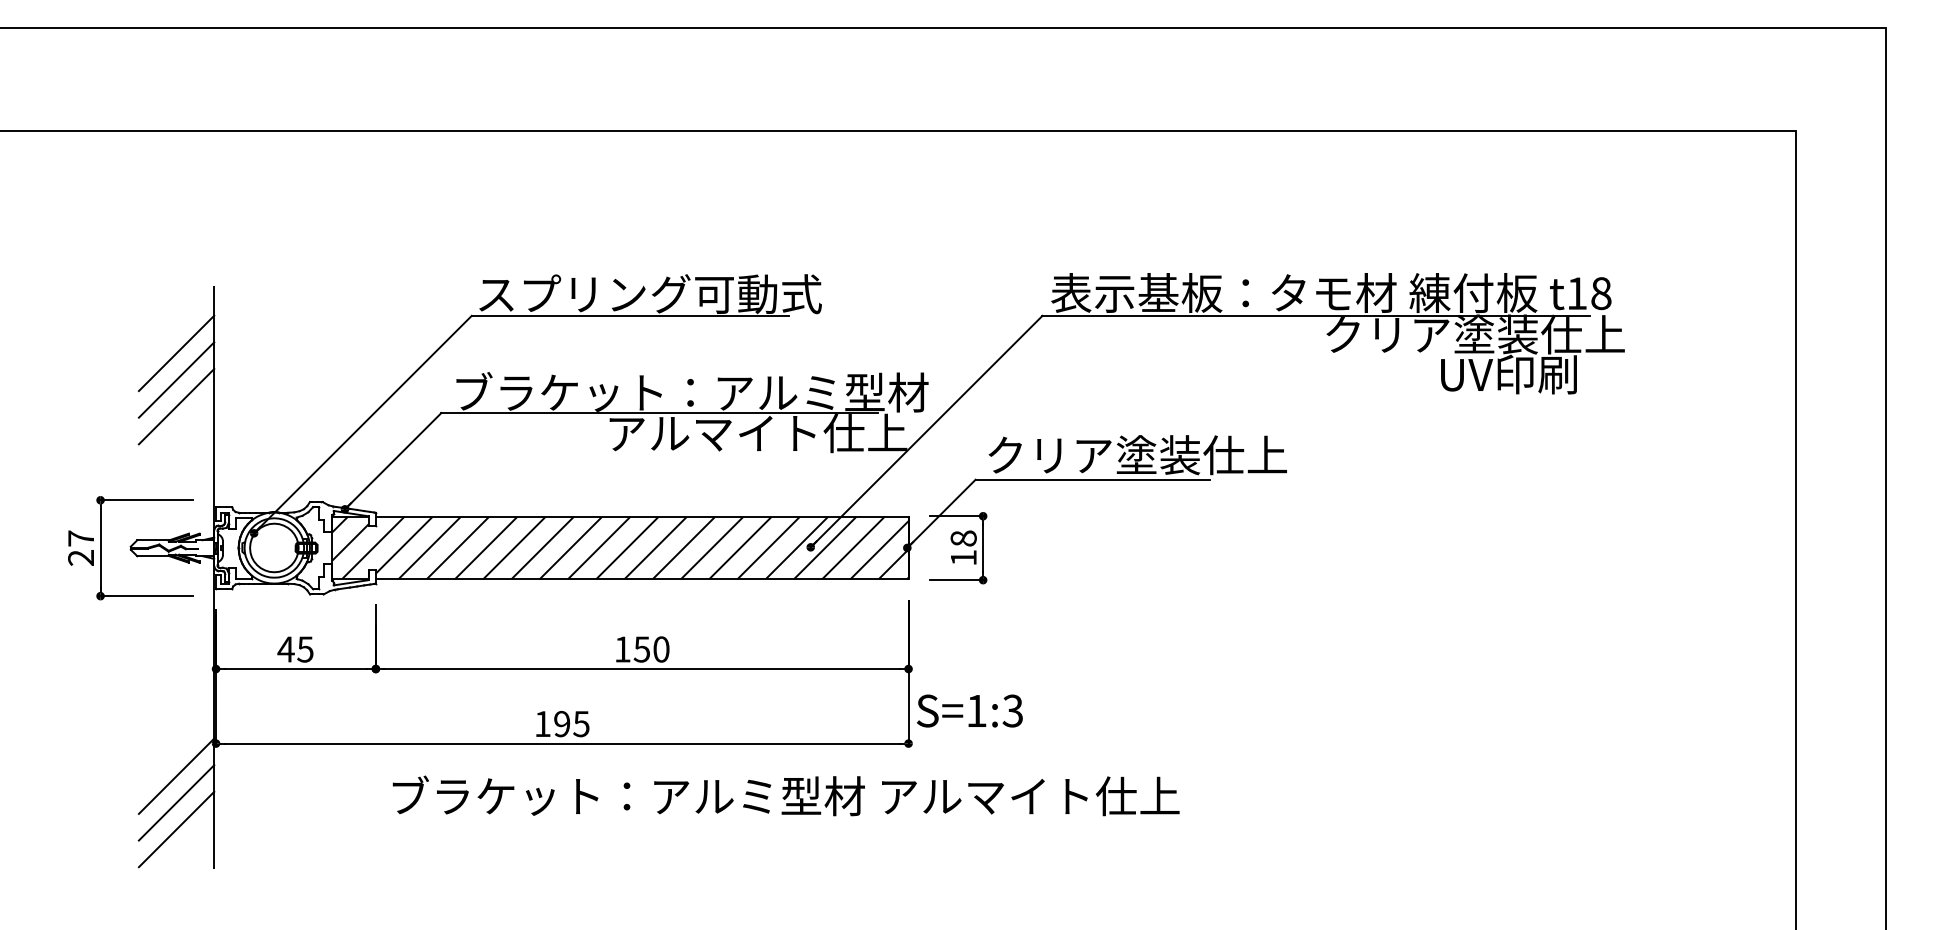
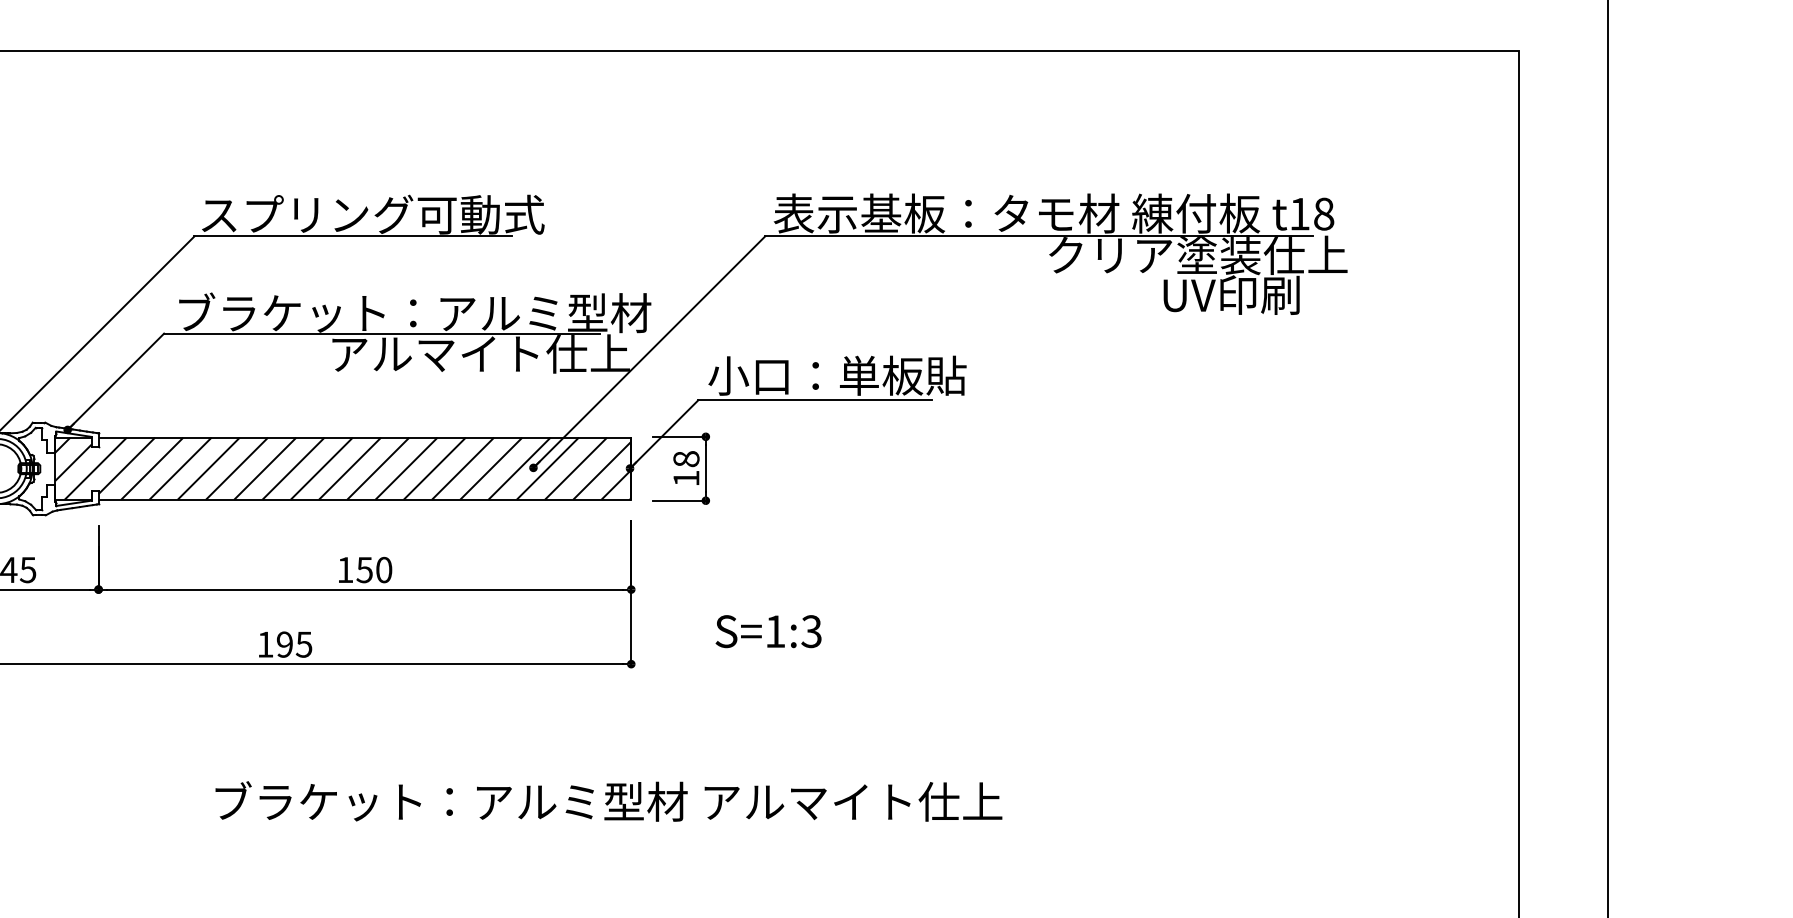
text: (1135, 455) -> (858, 376), クリア塗装仕上 -> 小口：単板貼
text: (969, 710) -> (768, 631), moved
text: (785, 795) -> (608, 801), moved

